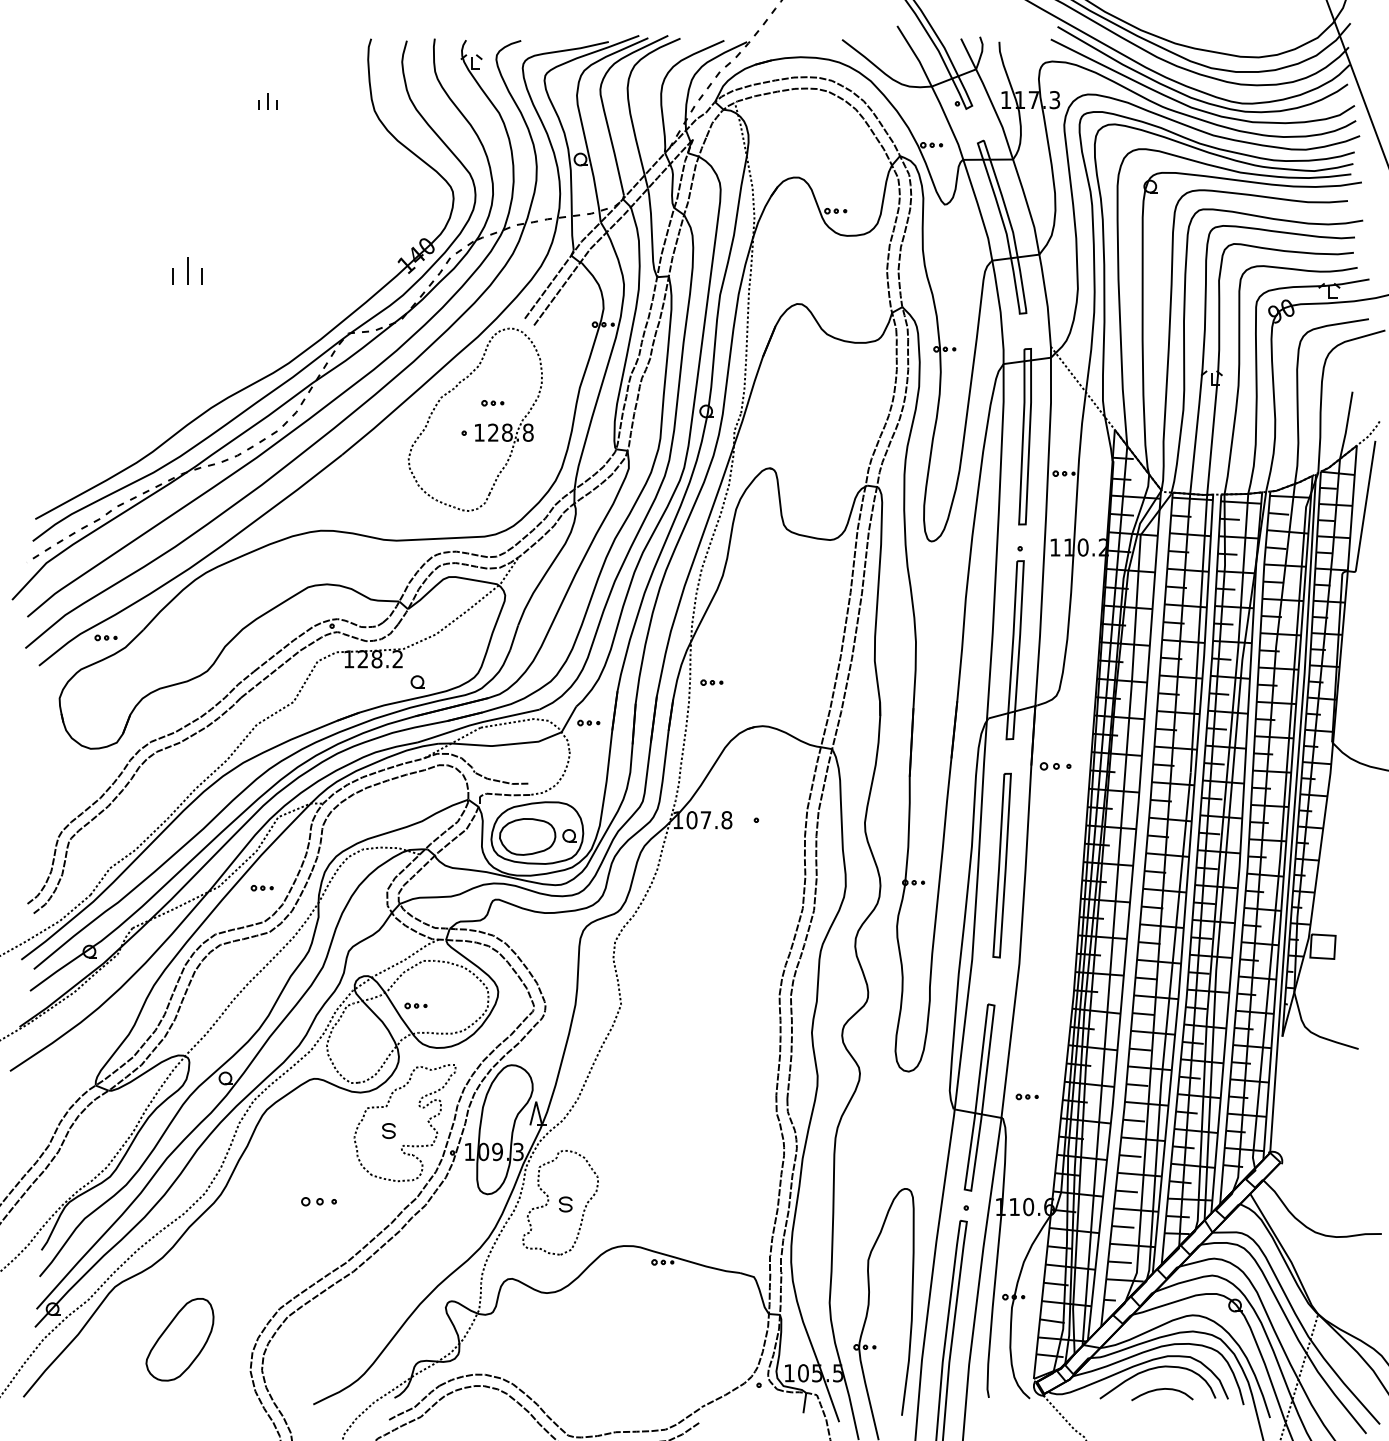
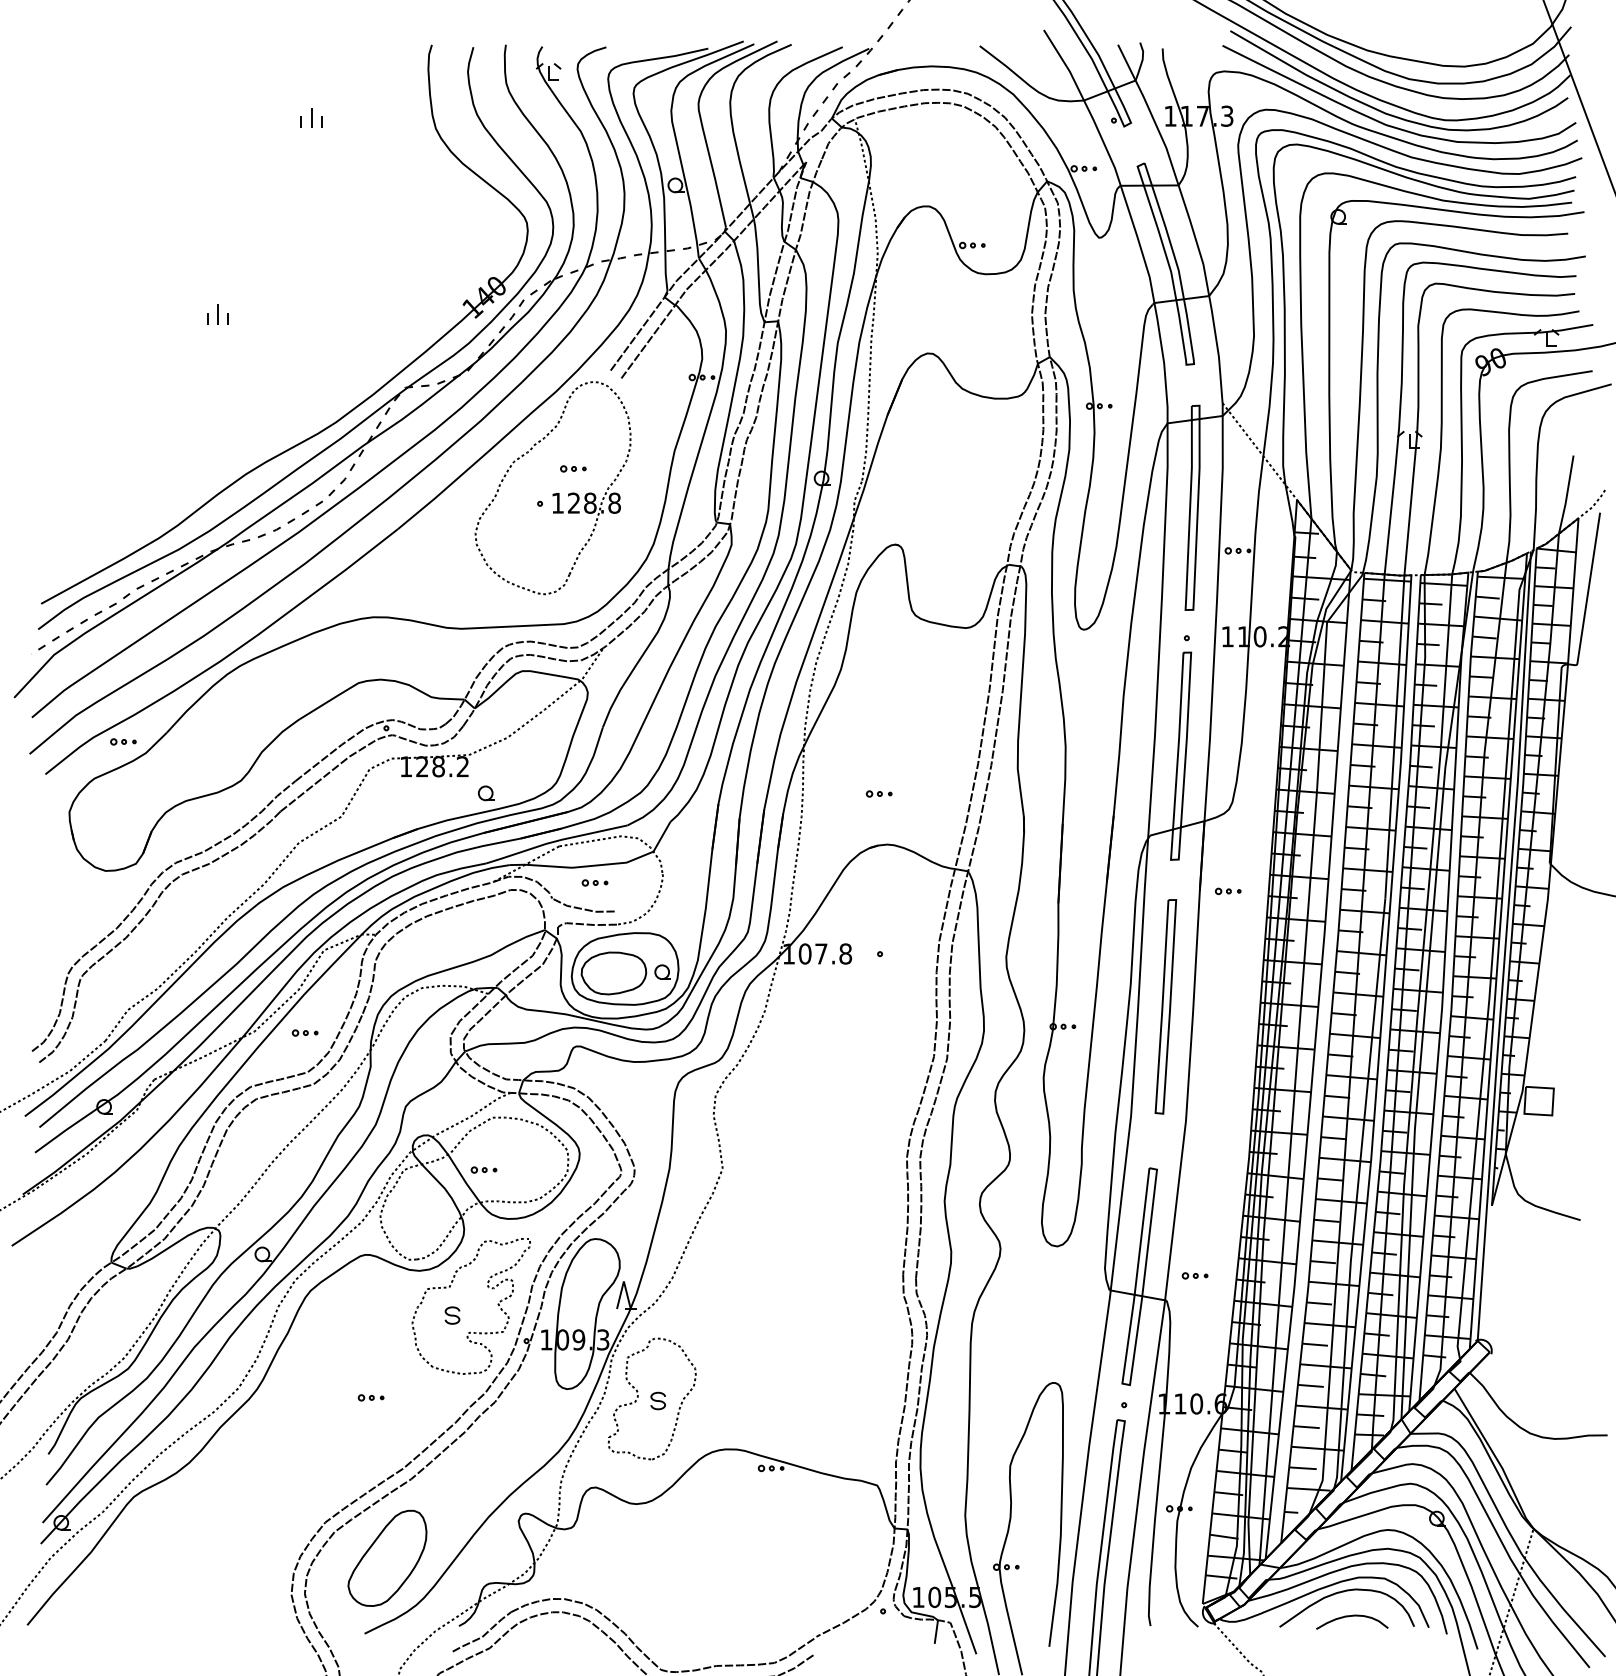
part: (186, 270) -> (217, 314), size x0.62
part: (712, 682) -> (879, 793), moved
part: (588, 722) -> (594, 882), moved
part: (1055, 766) -> (1228, 891), size x0.71
part: (318, 1201) -> (370, 1397), size x0.62
part: (180, 1339) -> (387, 1558), moved

